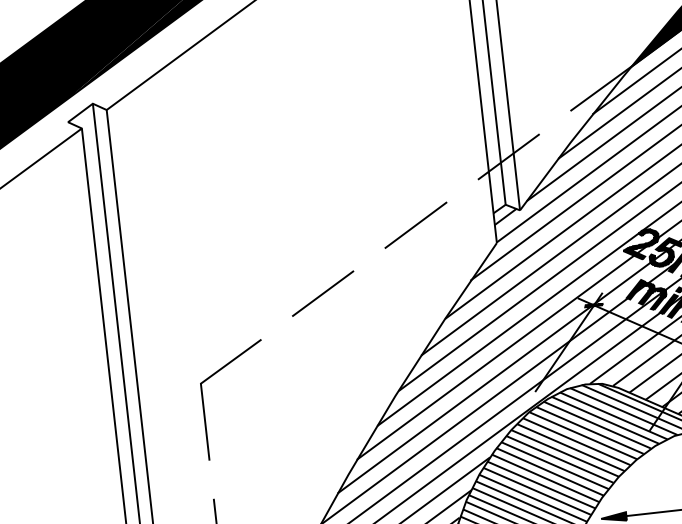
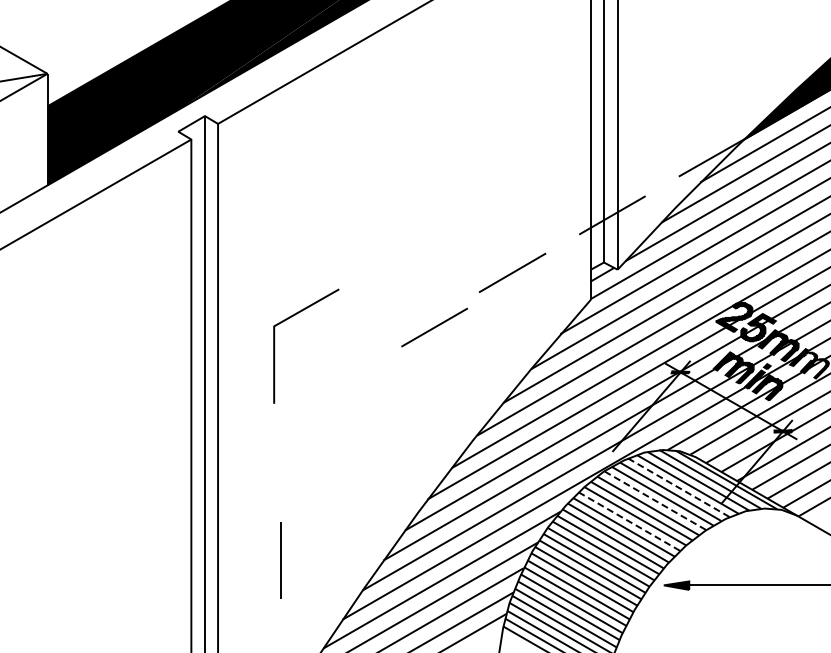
line: (322, 293) -> (434, 327), moved
line: (204, 402) -> (275, 345), moved
line: (604, 420) -> (678, 487), solid -> dashed
line: (583, 435) -> (655, 500), solid -> dashed
line: (559, 459) -> (629, 521), solid -> dashed

